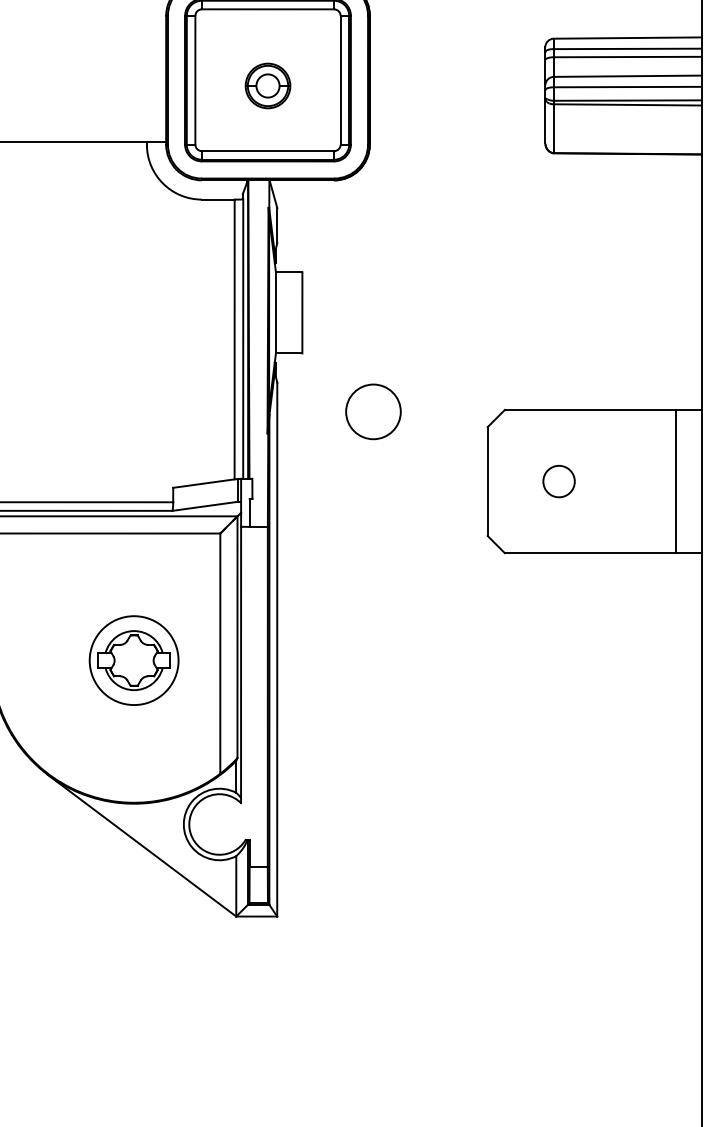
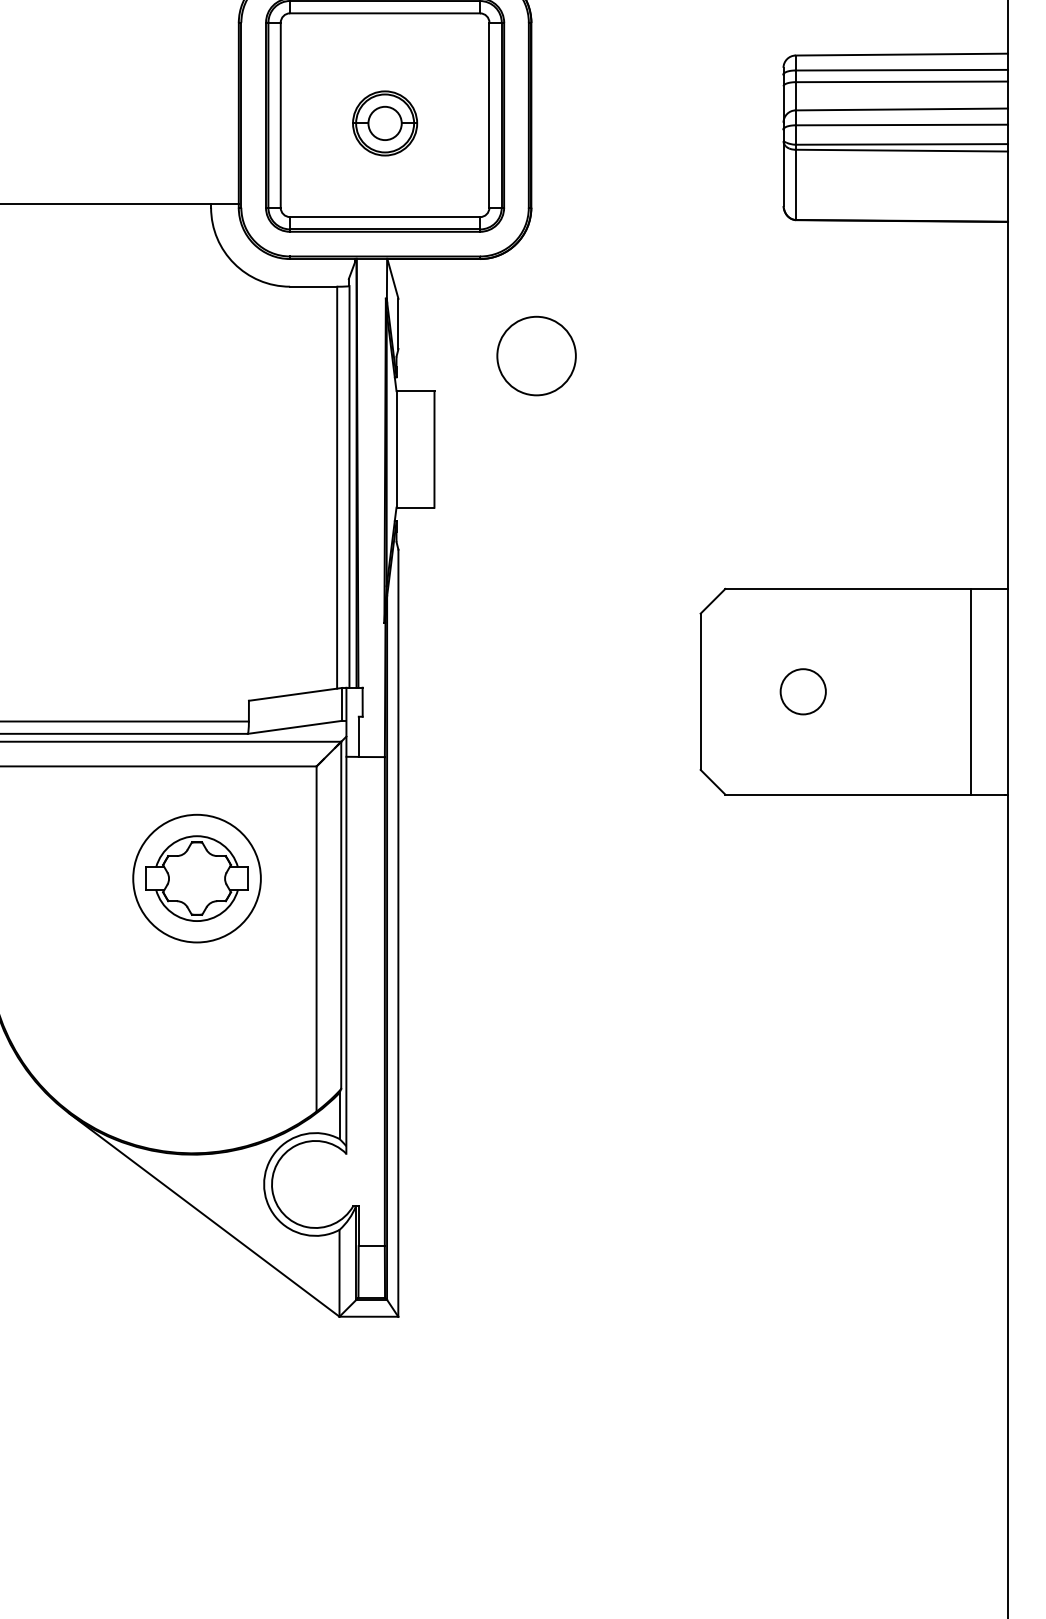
circle: (373, 411) -> (536, 355), moved
part: (133, 660) -> (196, 878), moved

